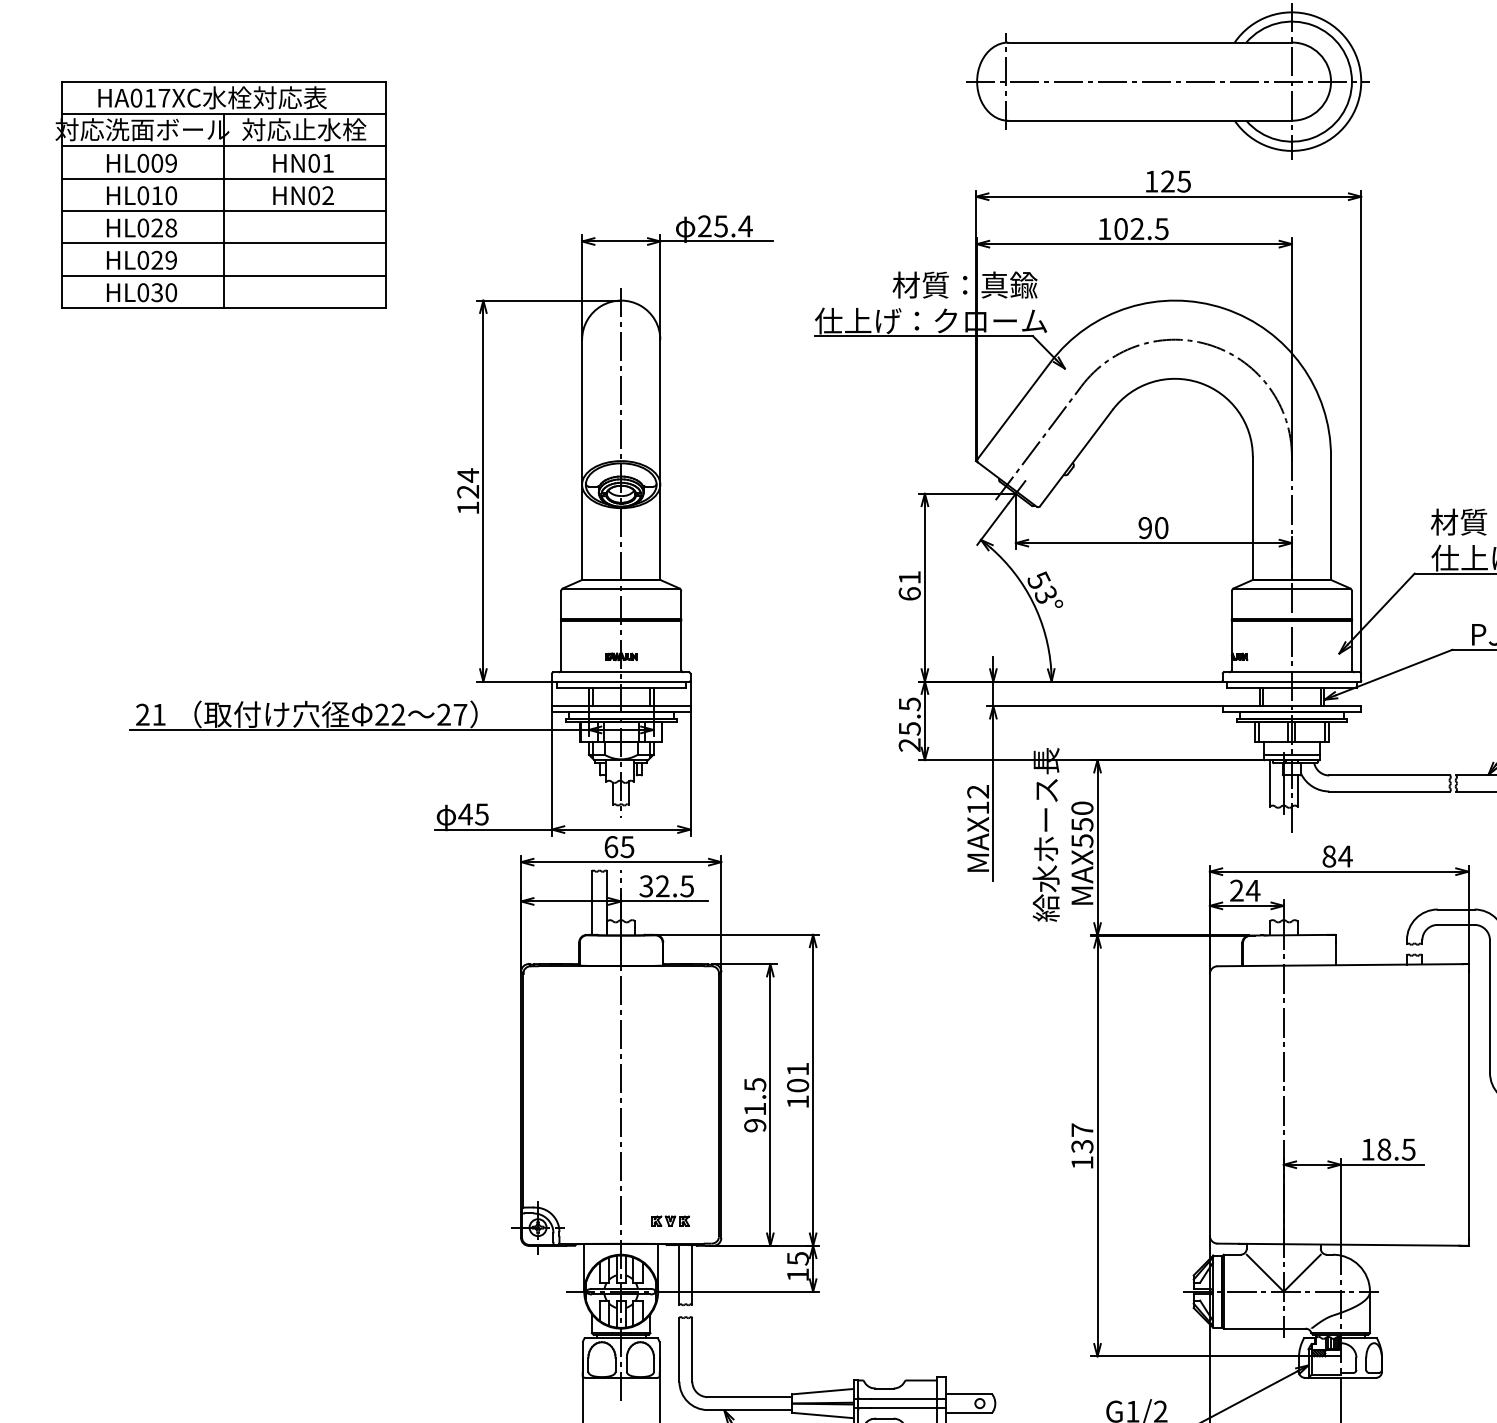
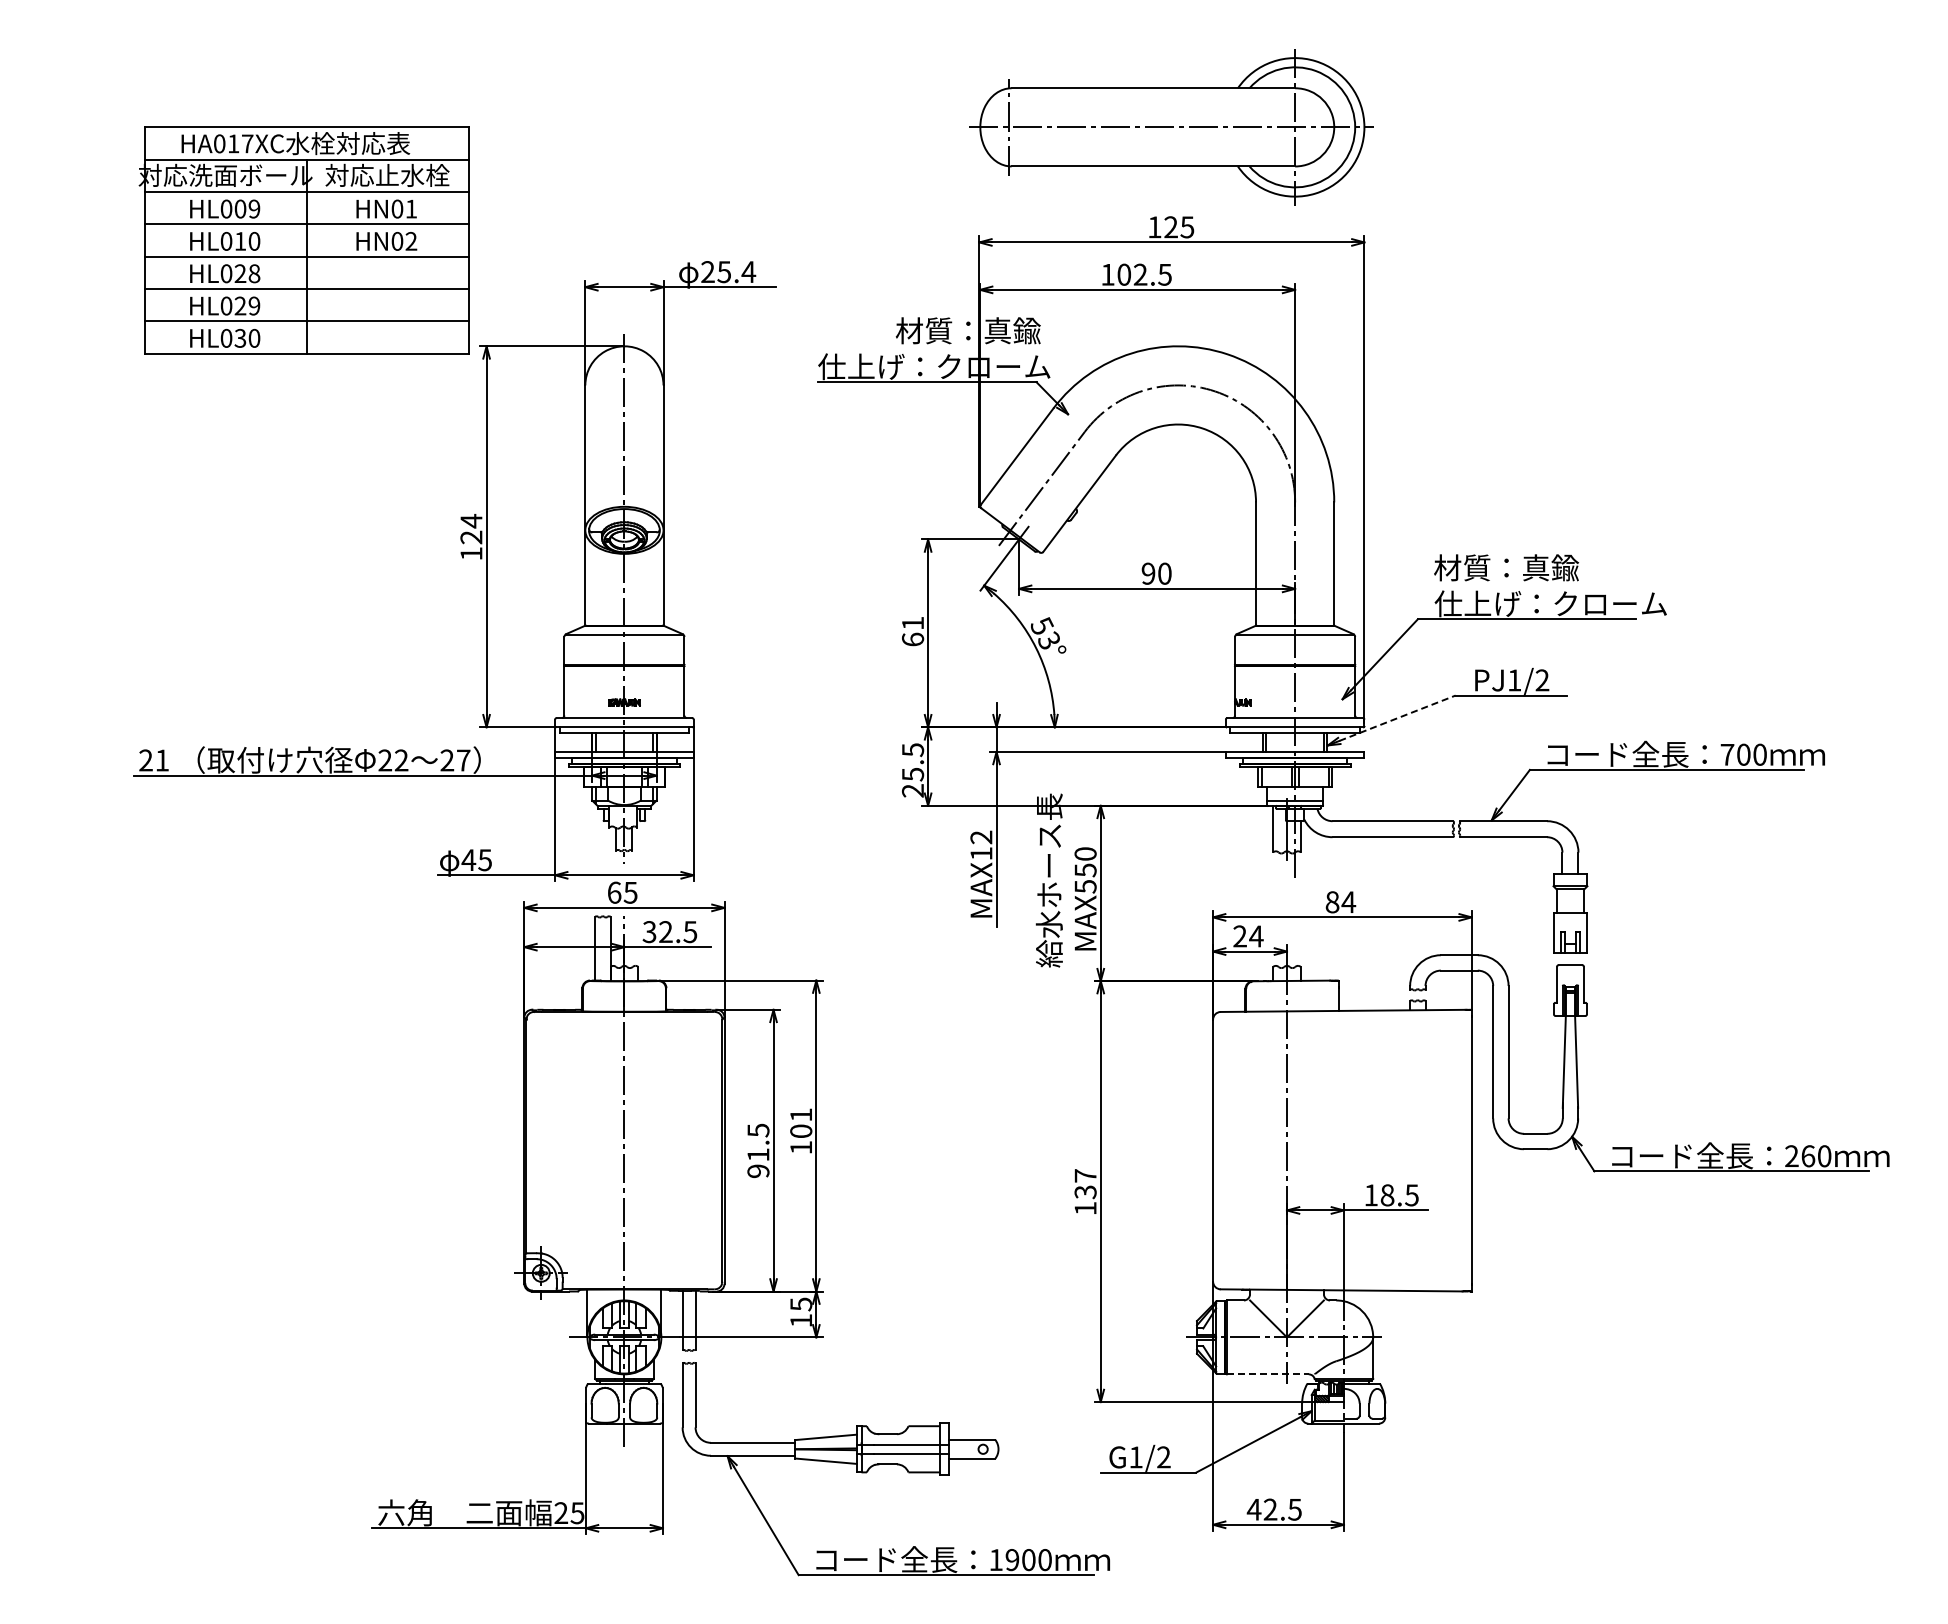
part: (220, 194) -> (303, 240), moved
line: (1394, 672) -> (1397, 718), solid -> dashed
part: (670, 1220) -> (673, 1266), removed
line: (1264, 1328) -> (1267, 1374), solid -> dashed

